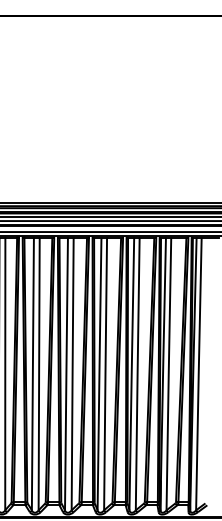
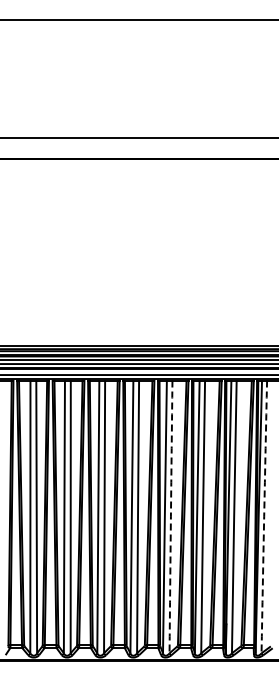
arc: (105, 373) -> (170, 516), solid -> dashed
arc: (199, 373) -> (264, 516), solid -> dashed

